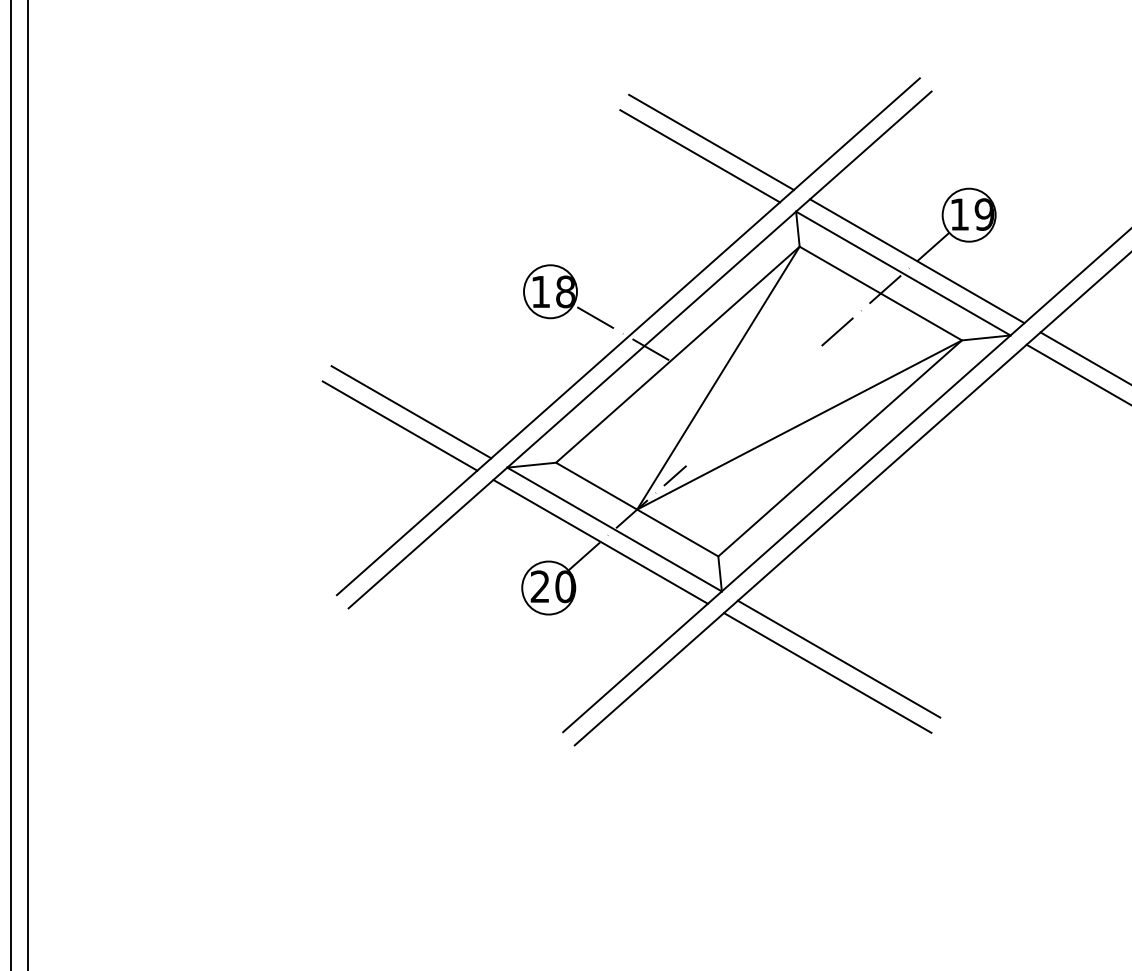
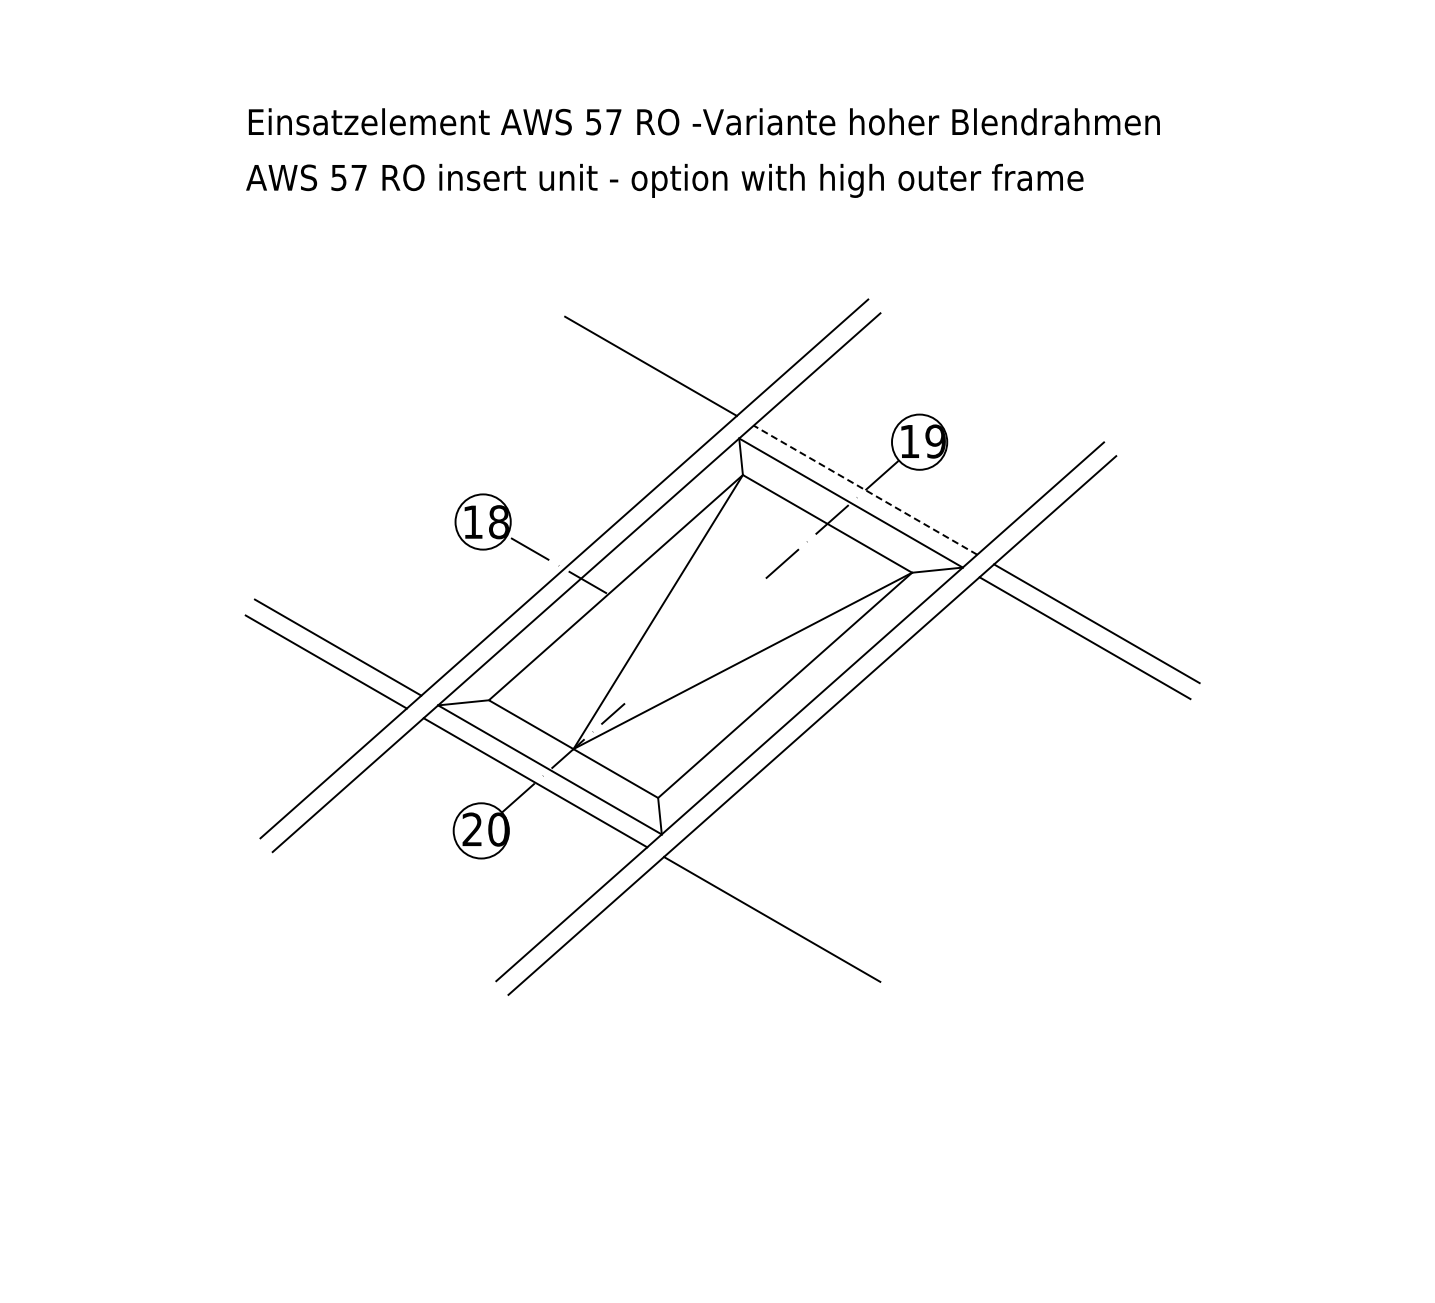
line: (699, 156) -> (638, 380), removed
line: (917, 260) -> (865, 489), solid -> dashed
line: (838, 658) -> (783, 904), removed

